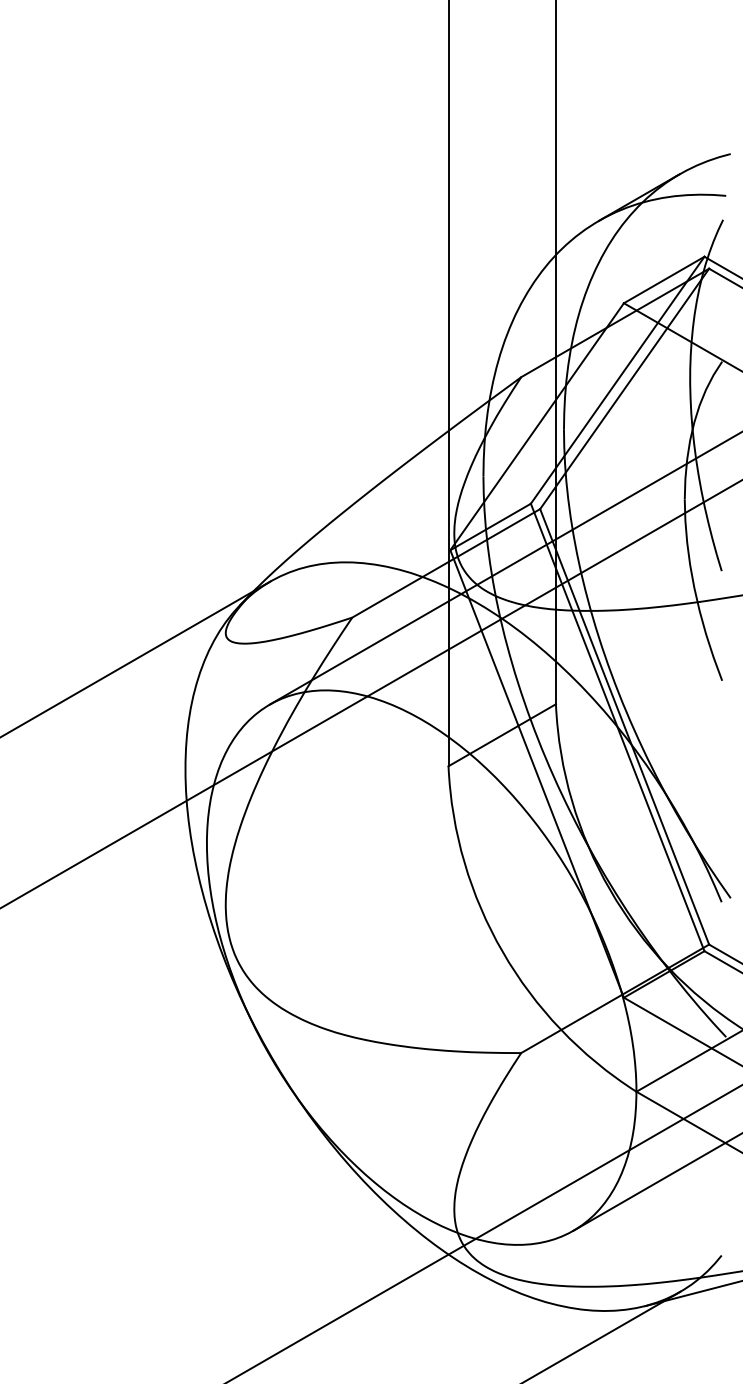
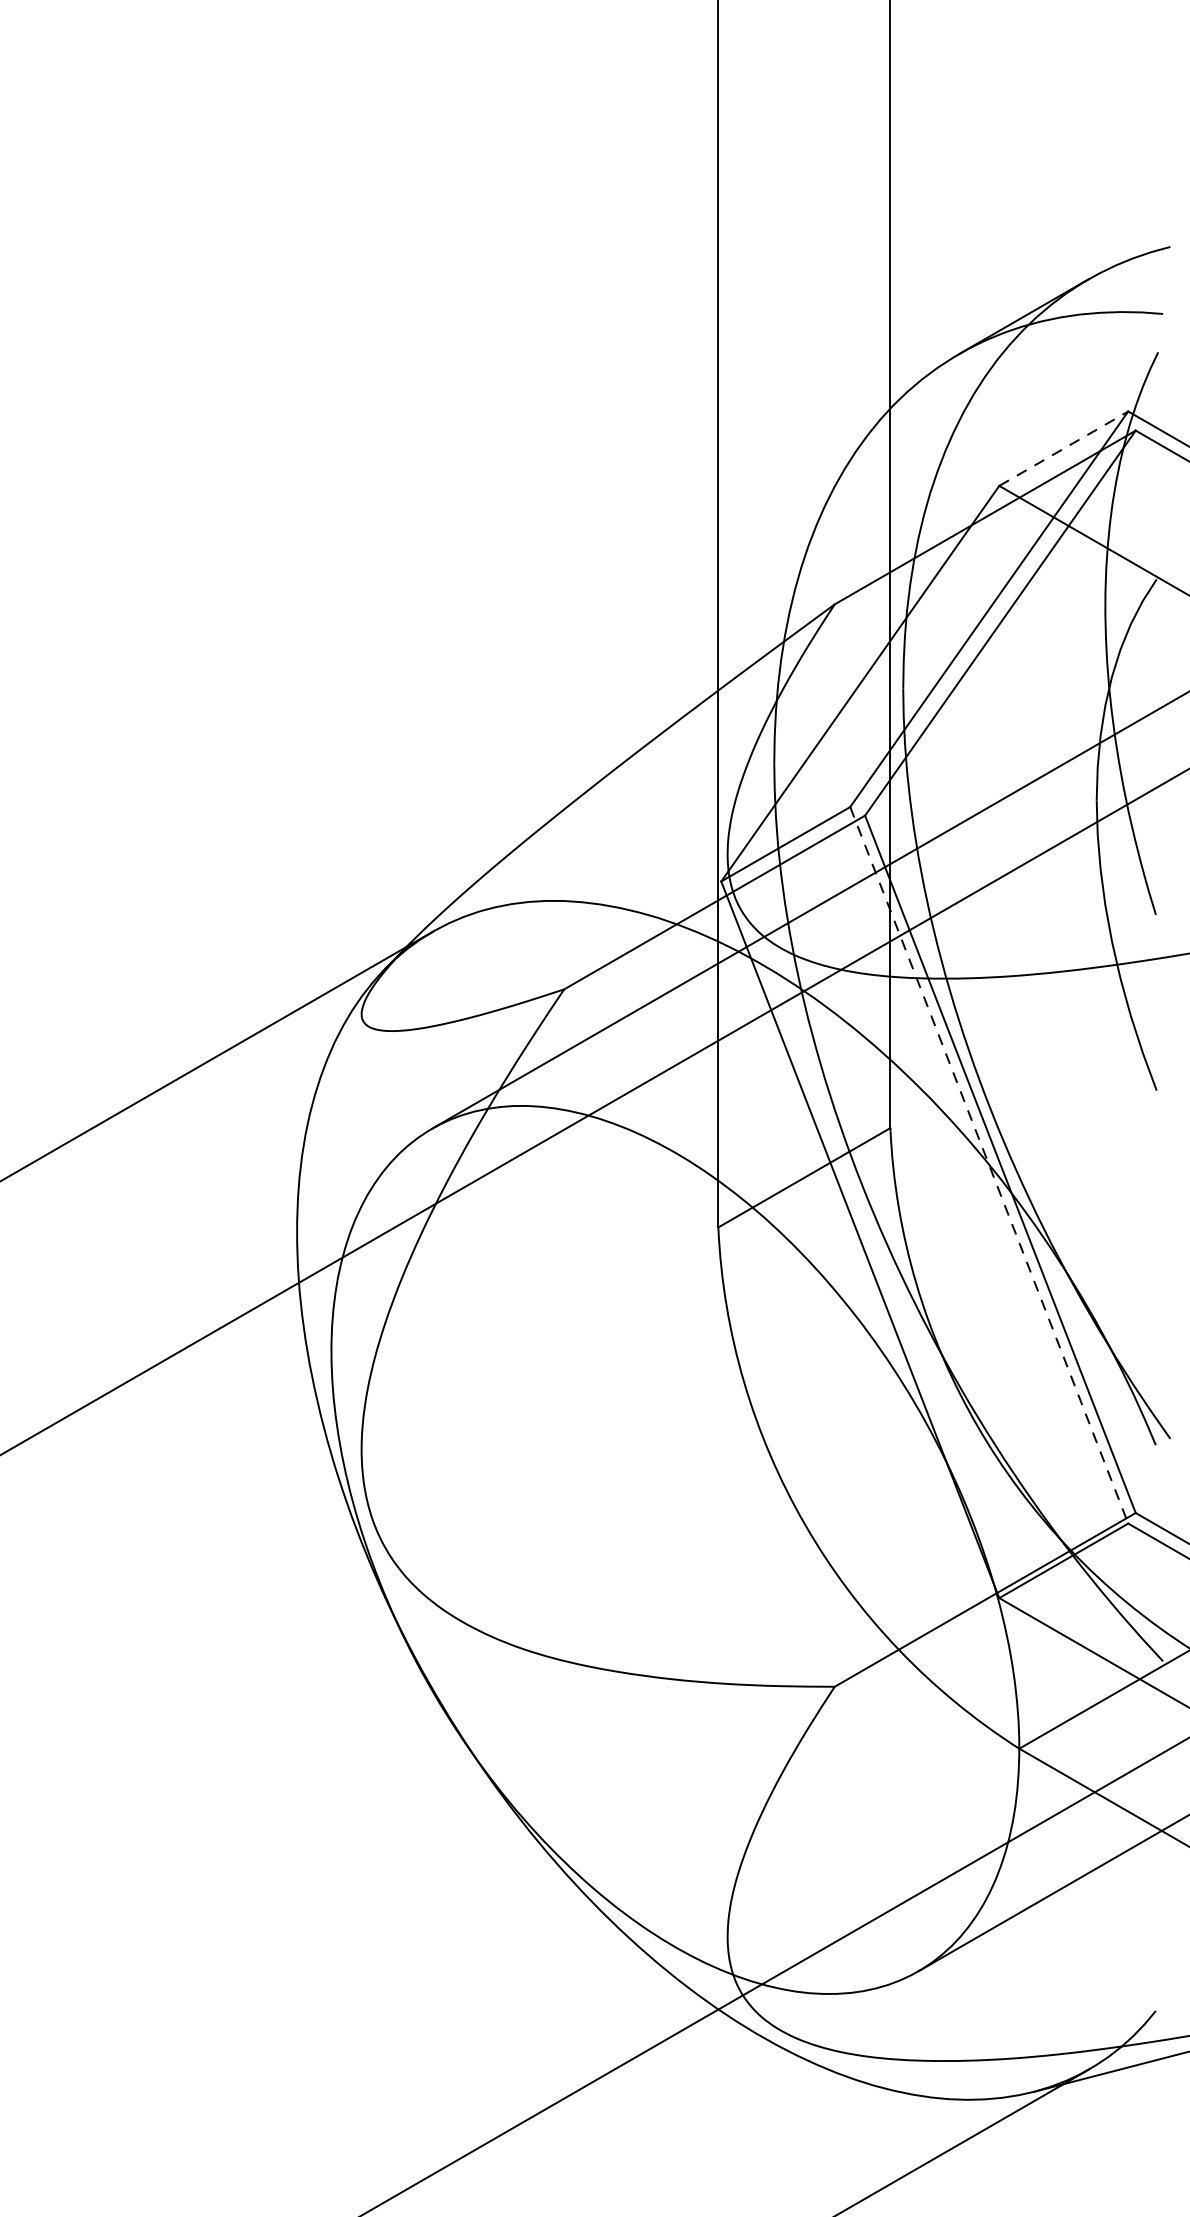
line: (664, 279) -> (1064, 447), solid -> dashed
line: (617, 727) -> (988, 1165), solid -> dashed

